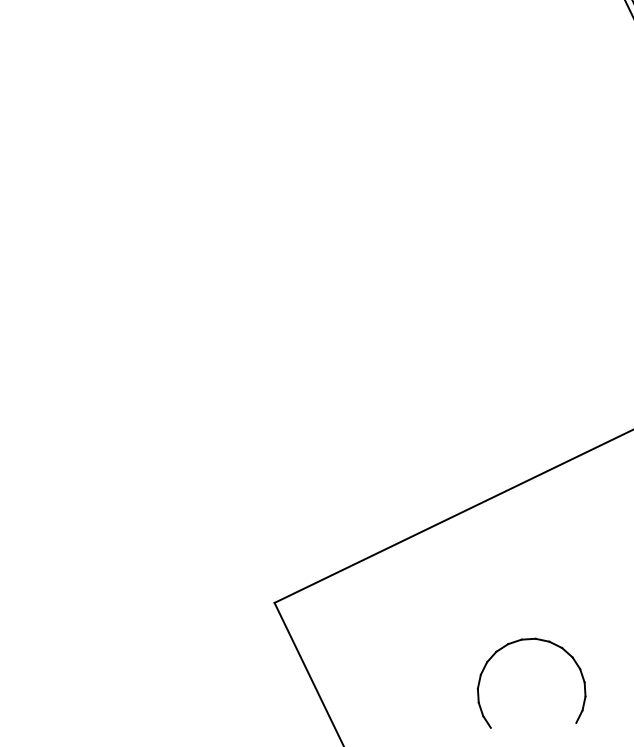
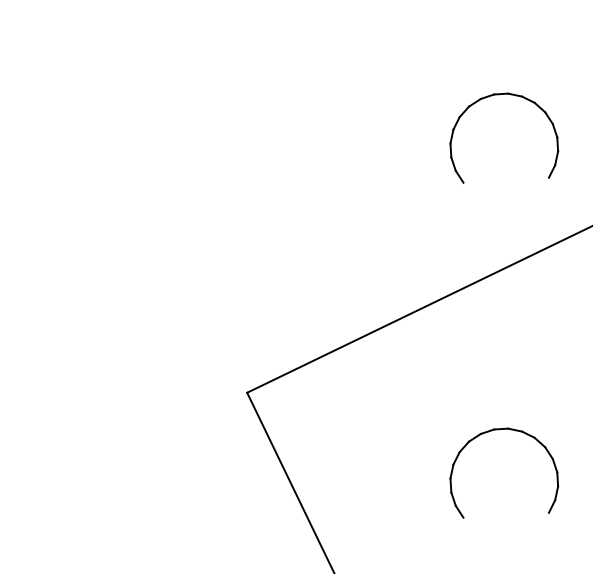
part: (529, 305) -> (502, 95), added

